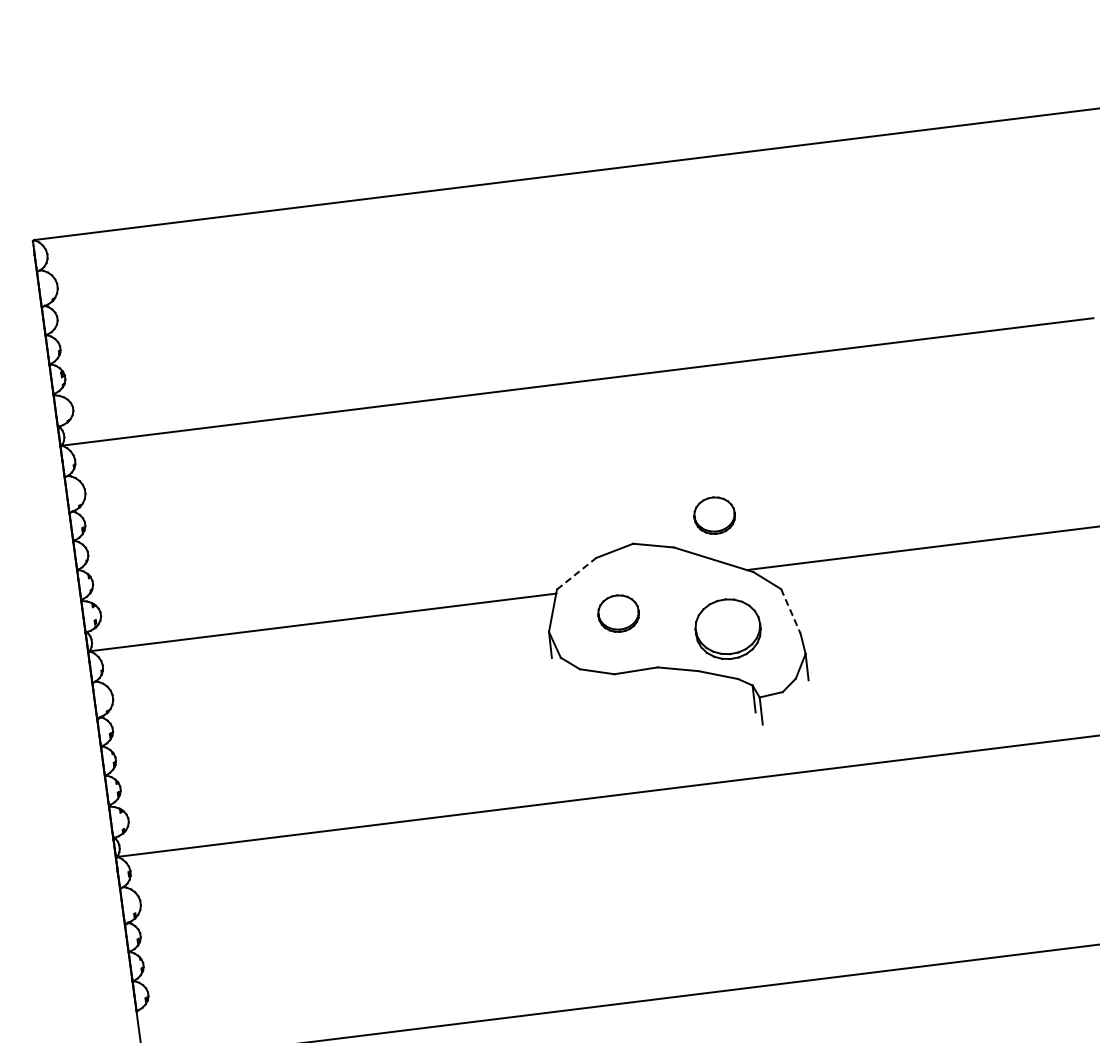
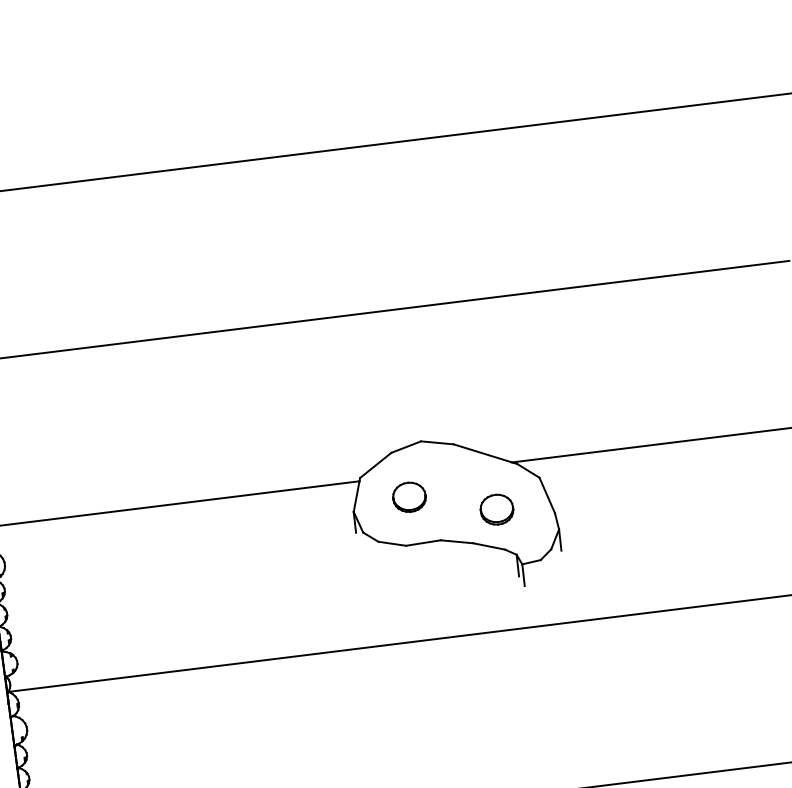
part: (714, 515) -> (486, 418), removed
line: (576, 573) -> (375, 465), dashed -> solid
line: (791, 611) -> (547, 495), dashed -> solid
part: (727, 628) -> (496, 509), size x0.62

